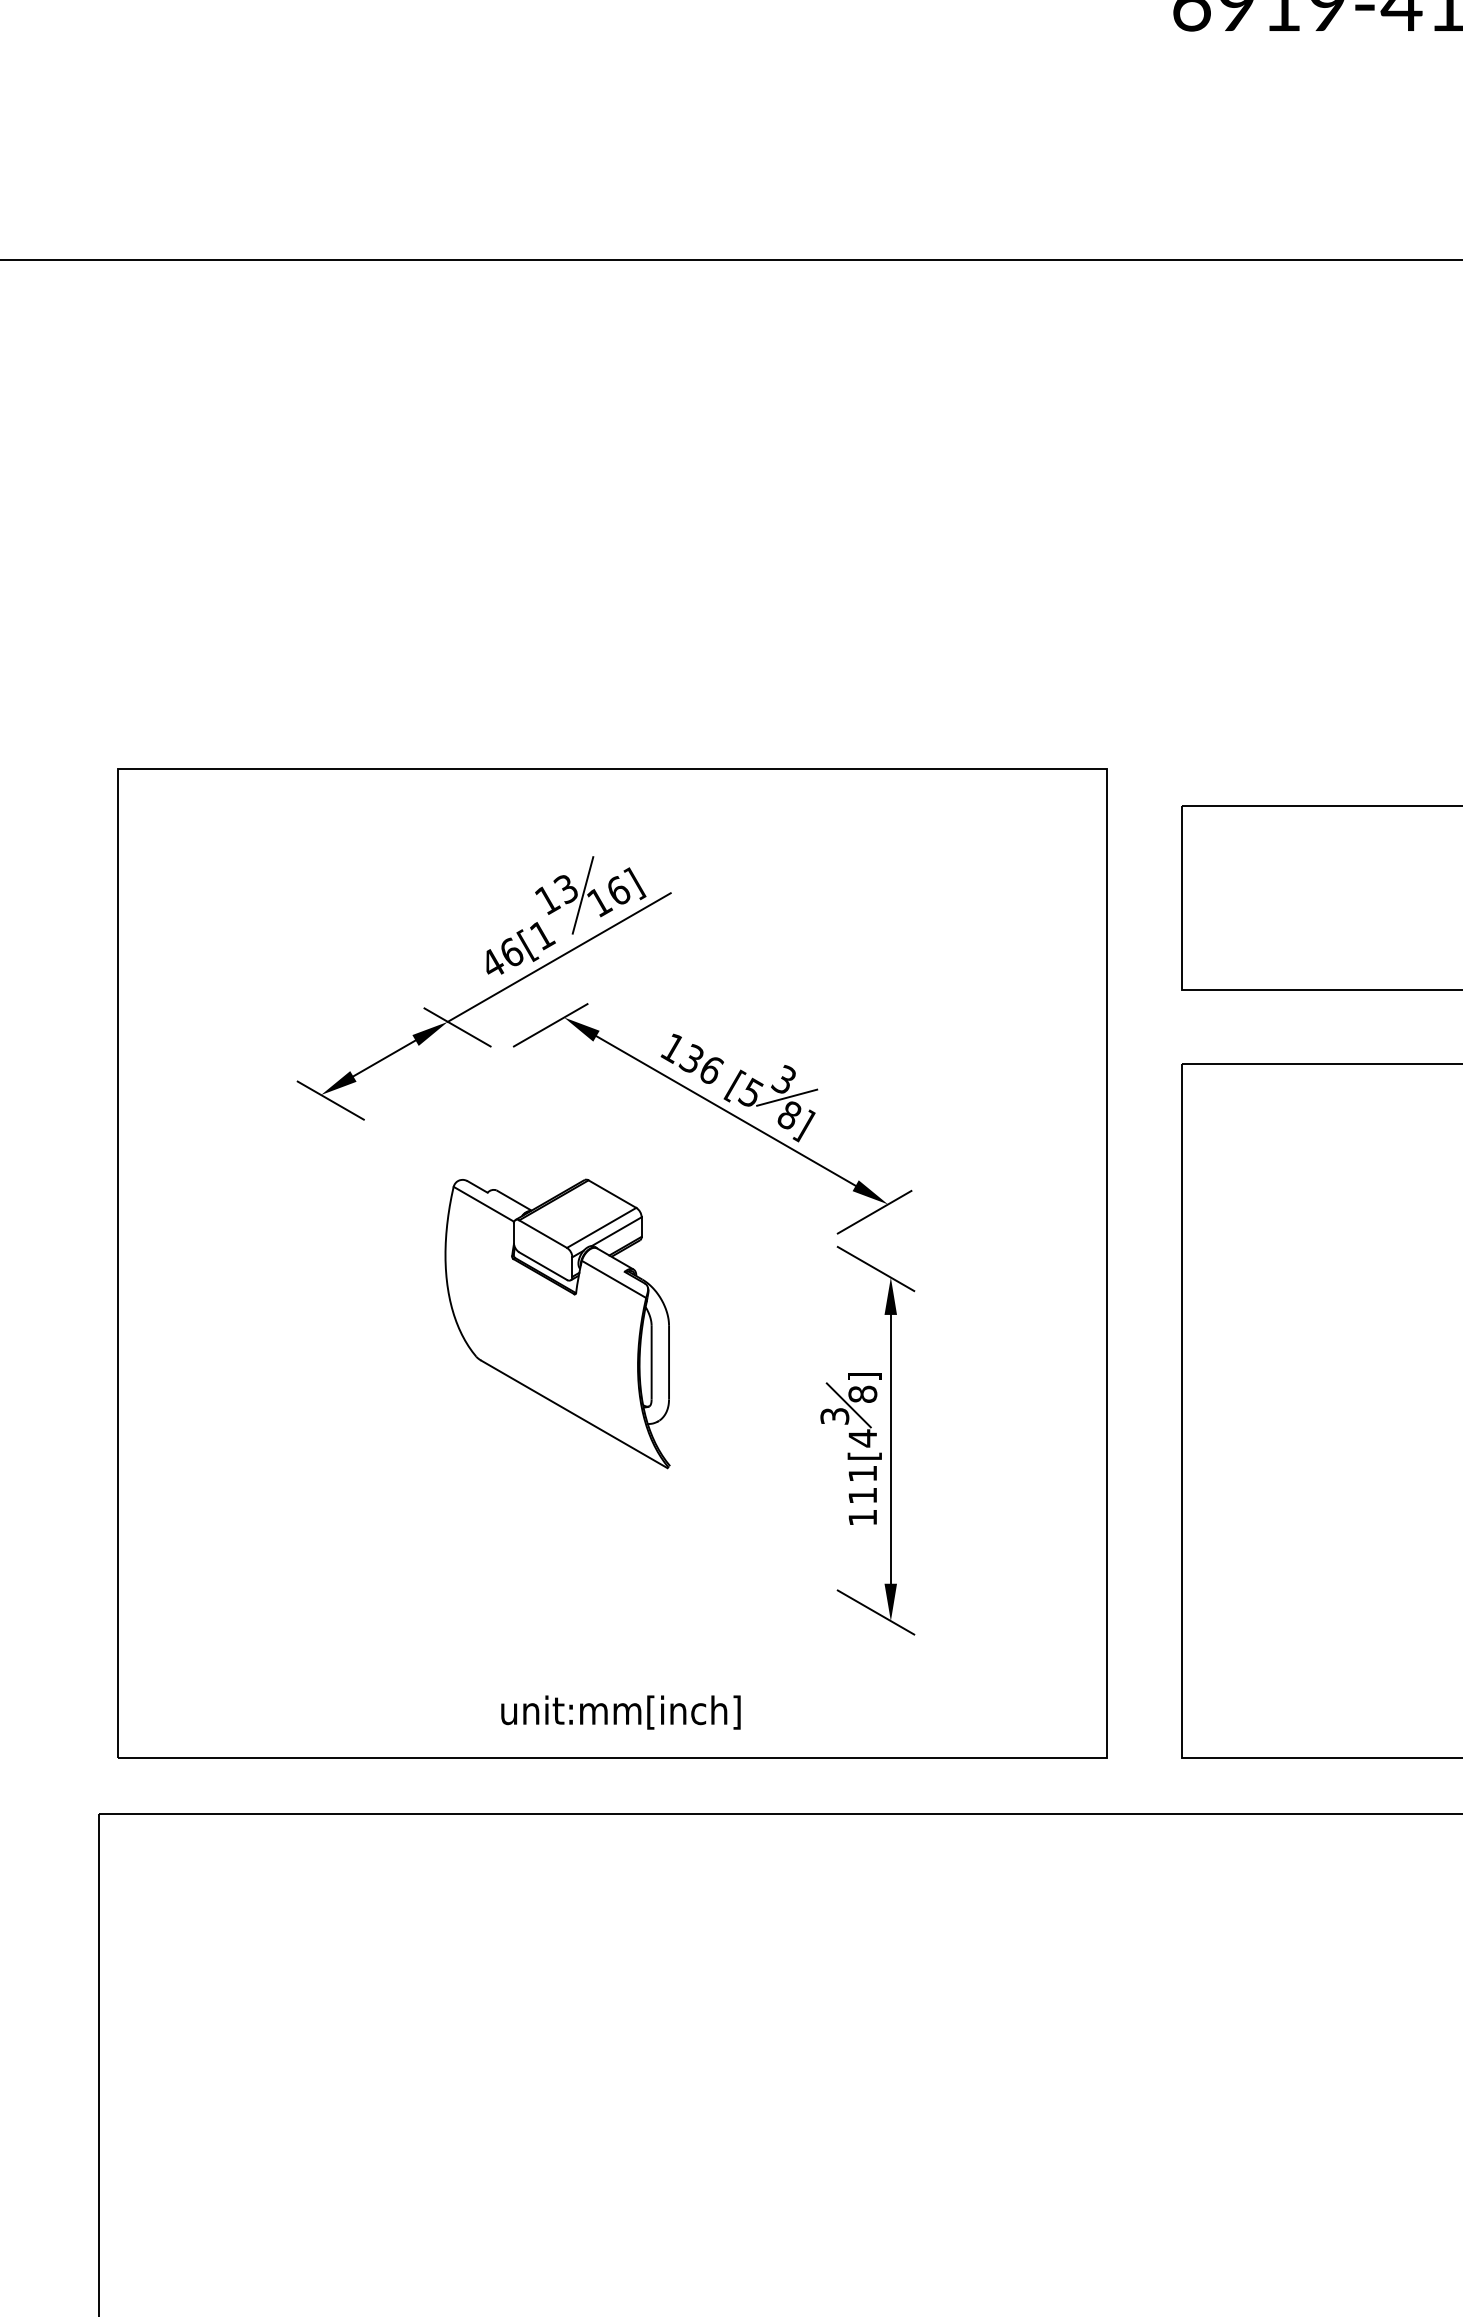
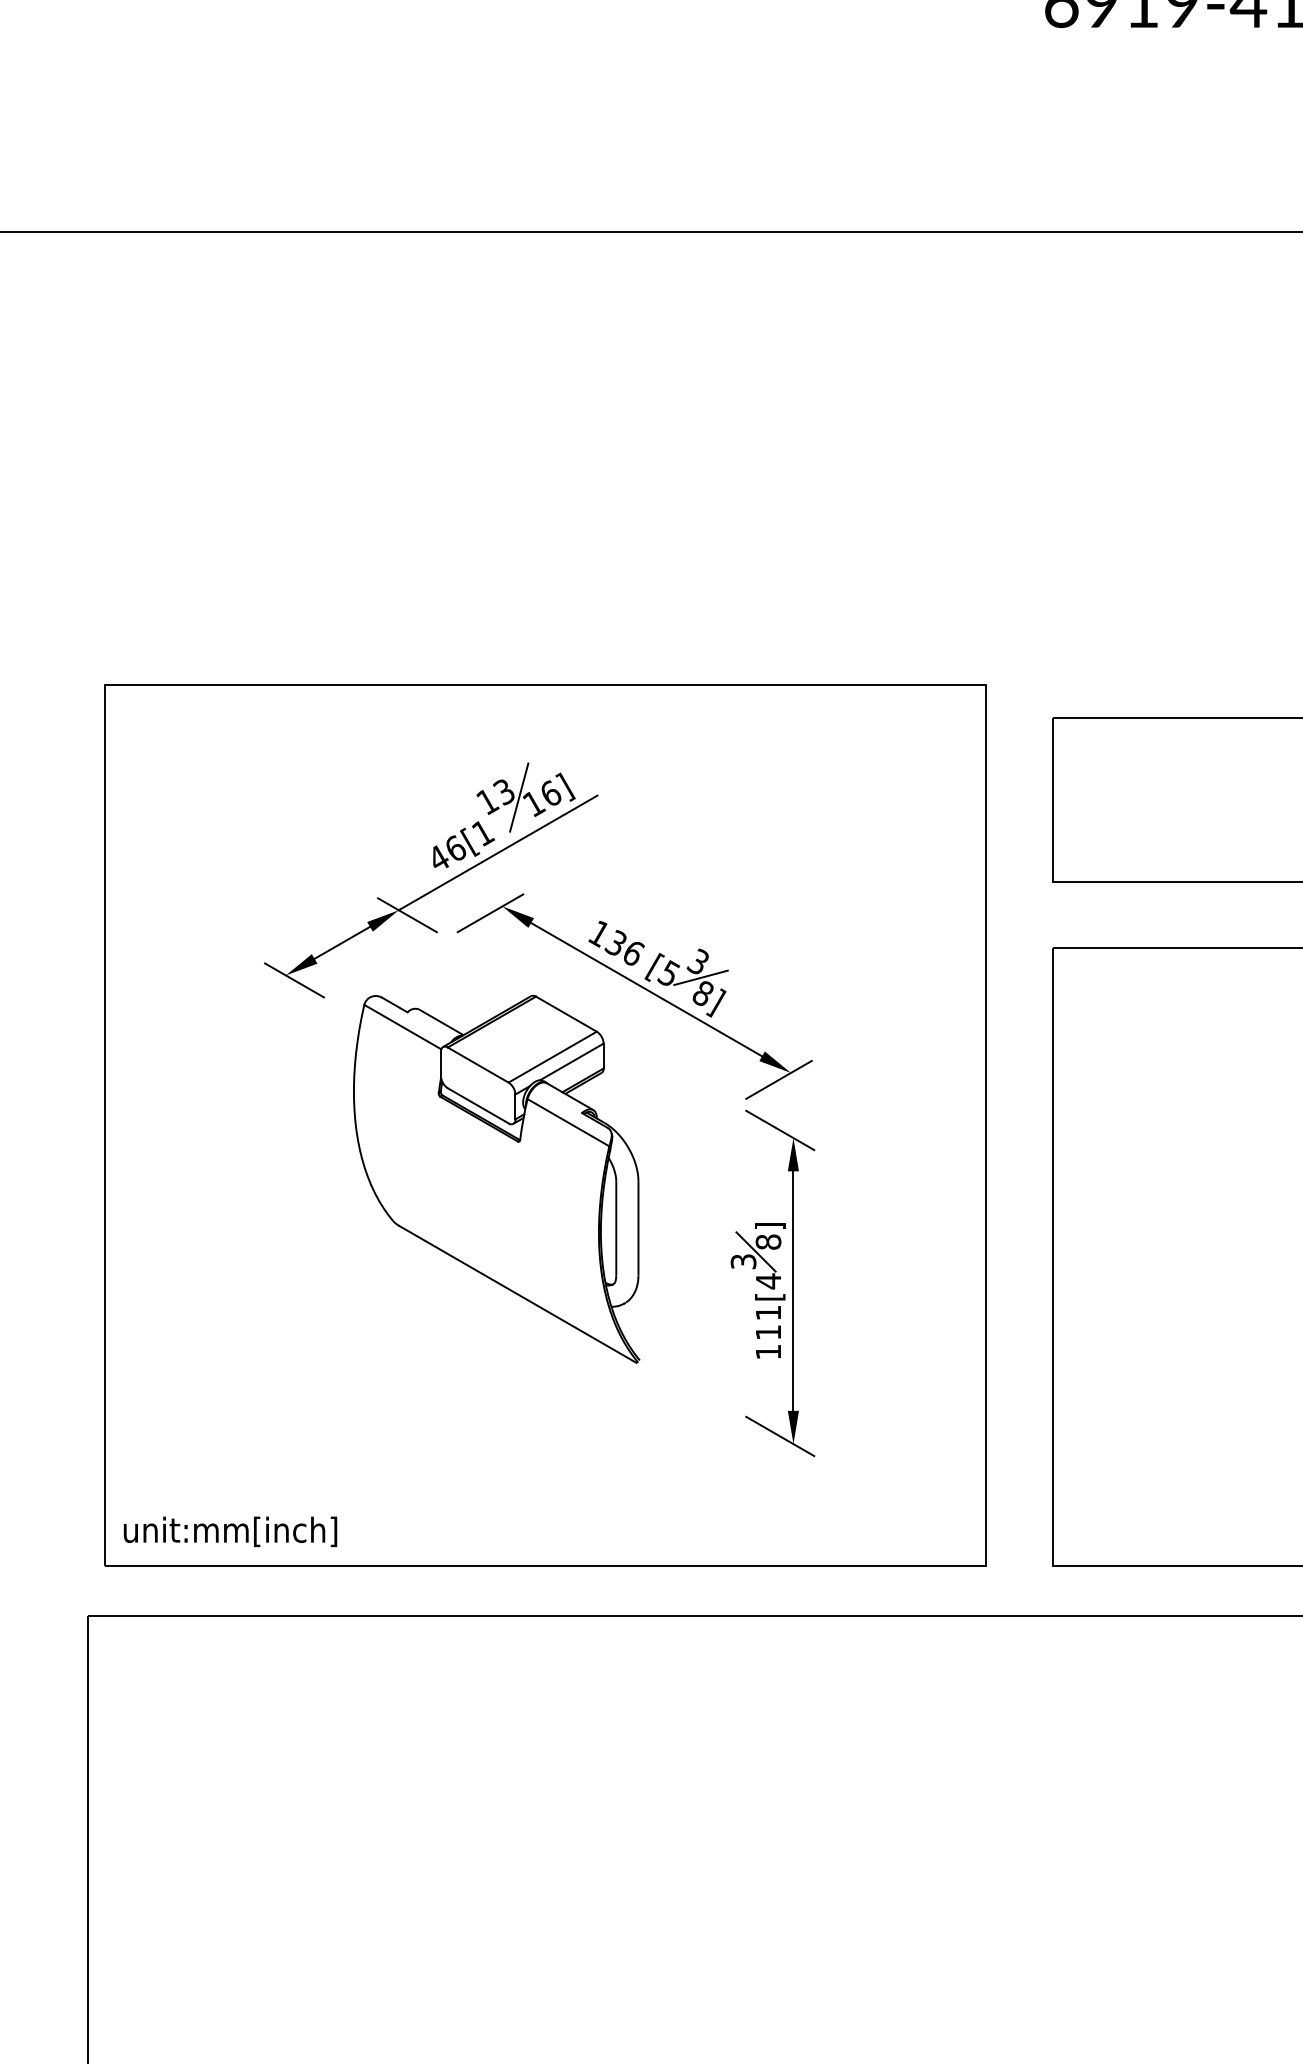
part: (557, 1323) -> (496, 1178), size x1.43
text: (620, 1712) -> (230, 1531), moved

